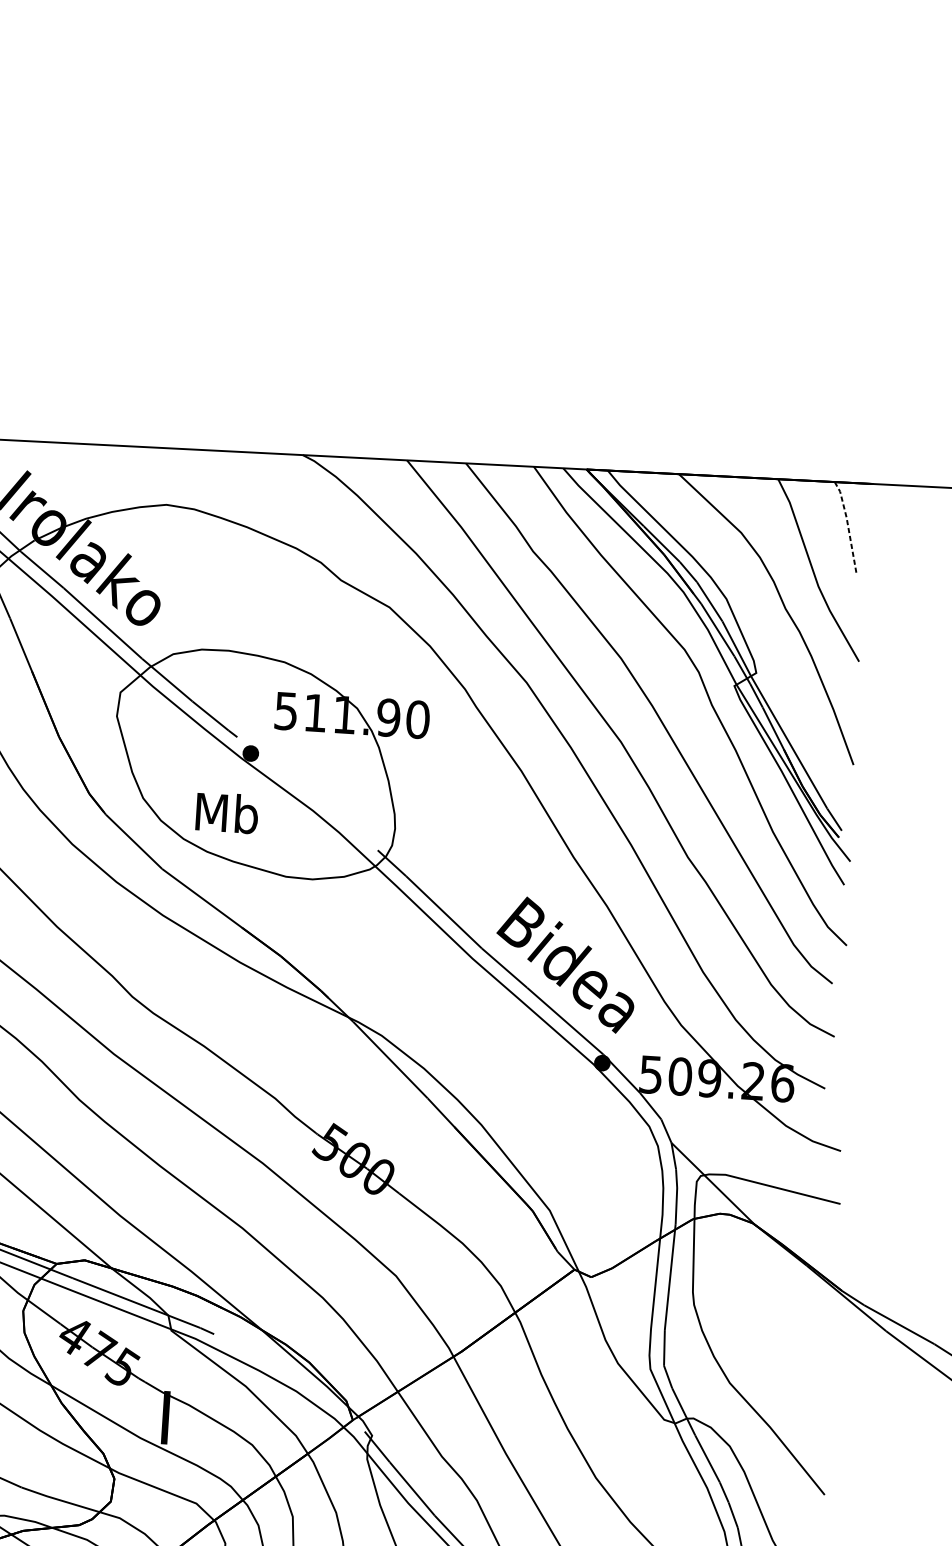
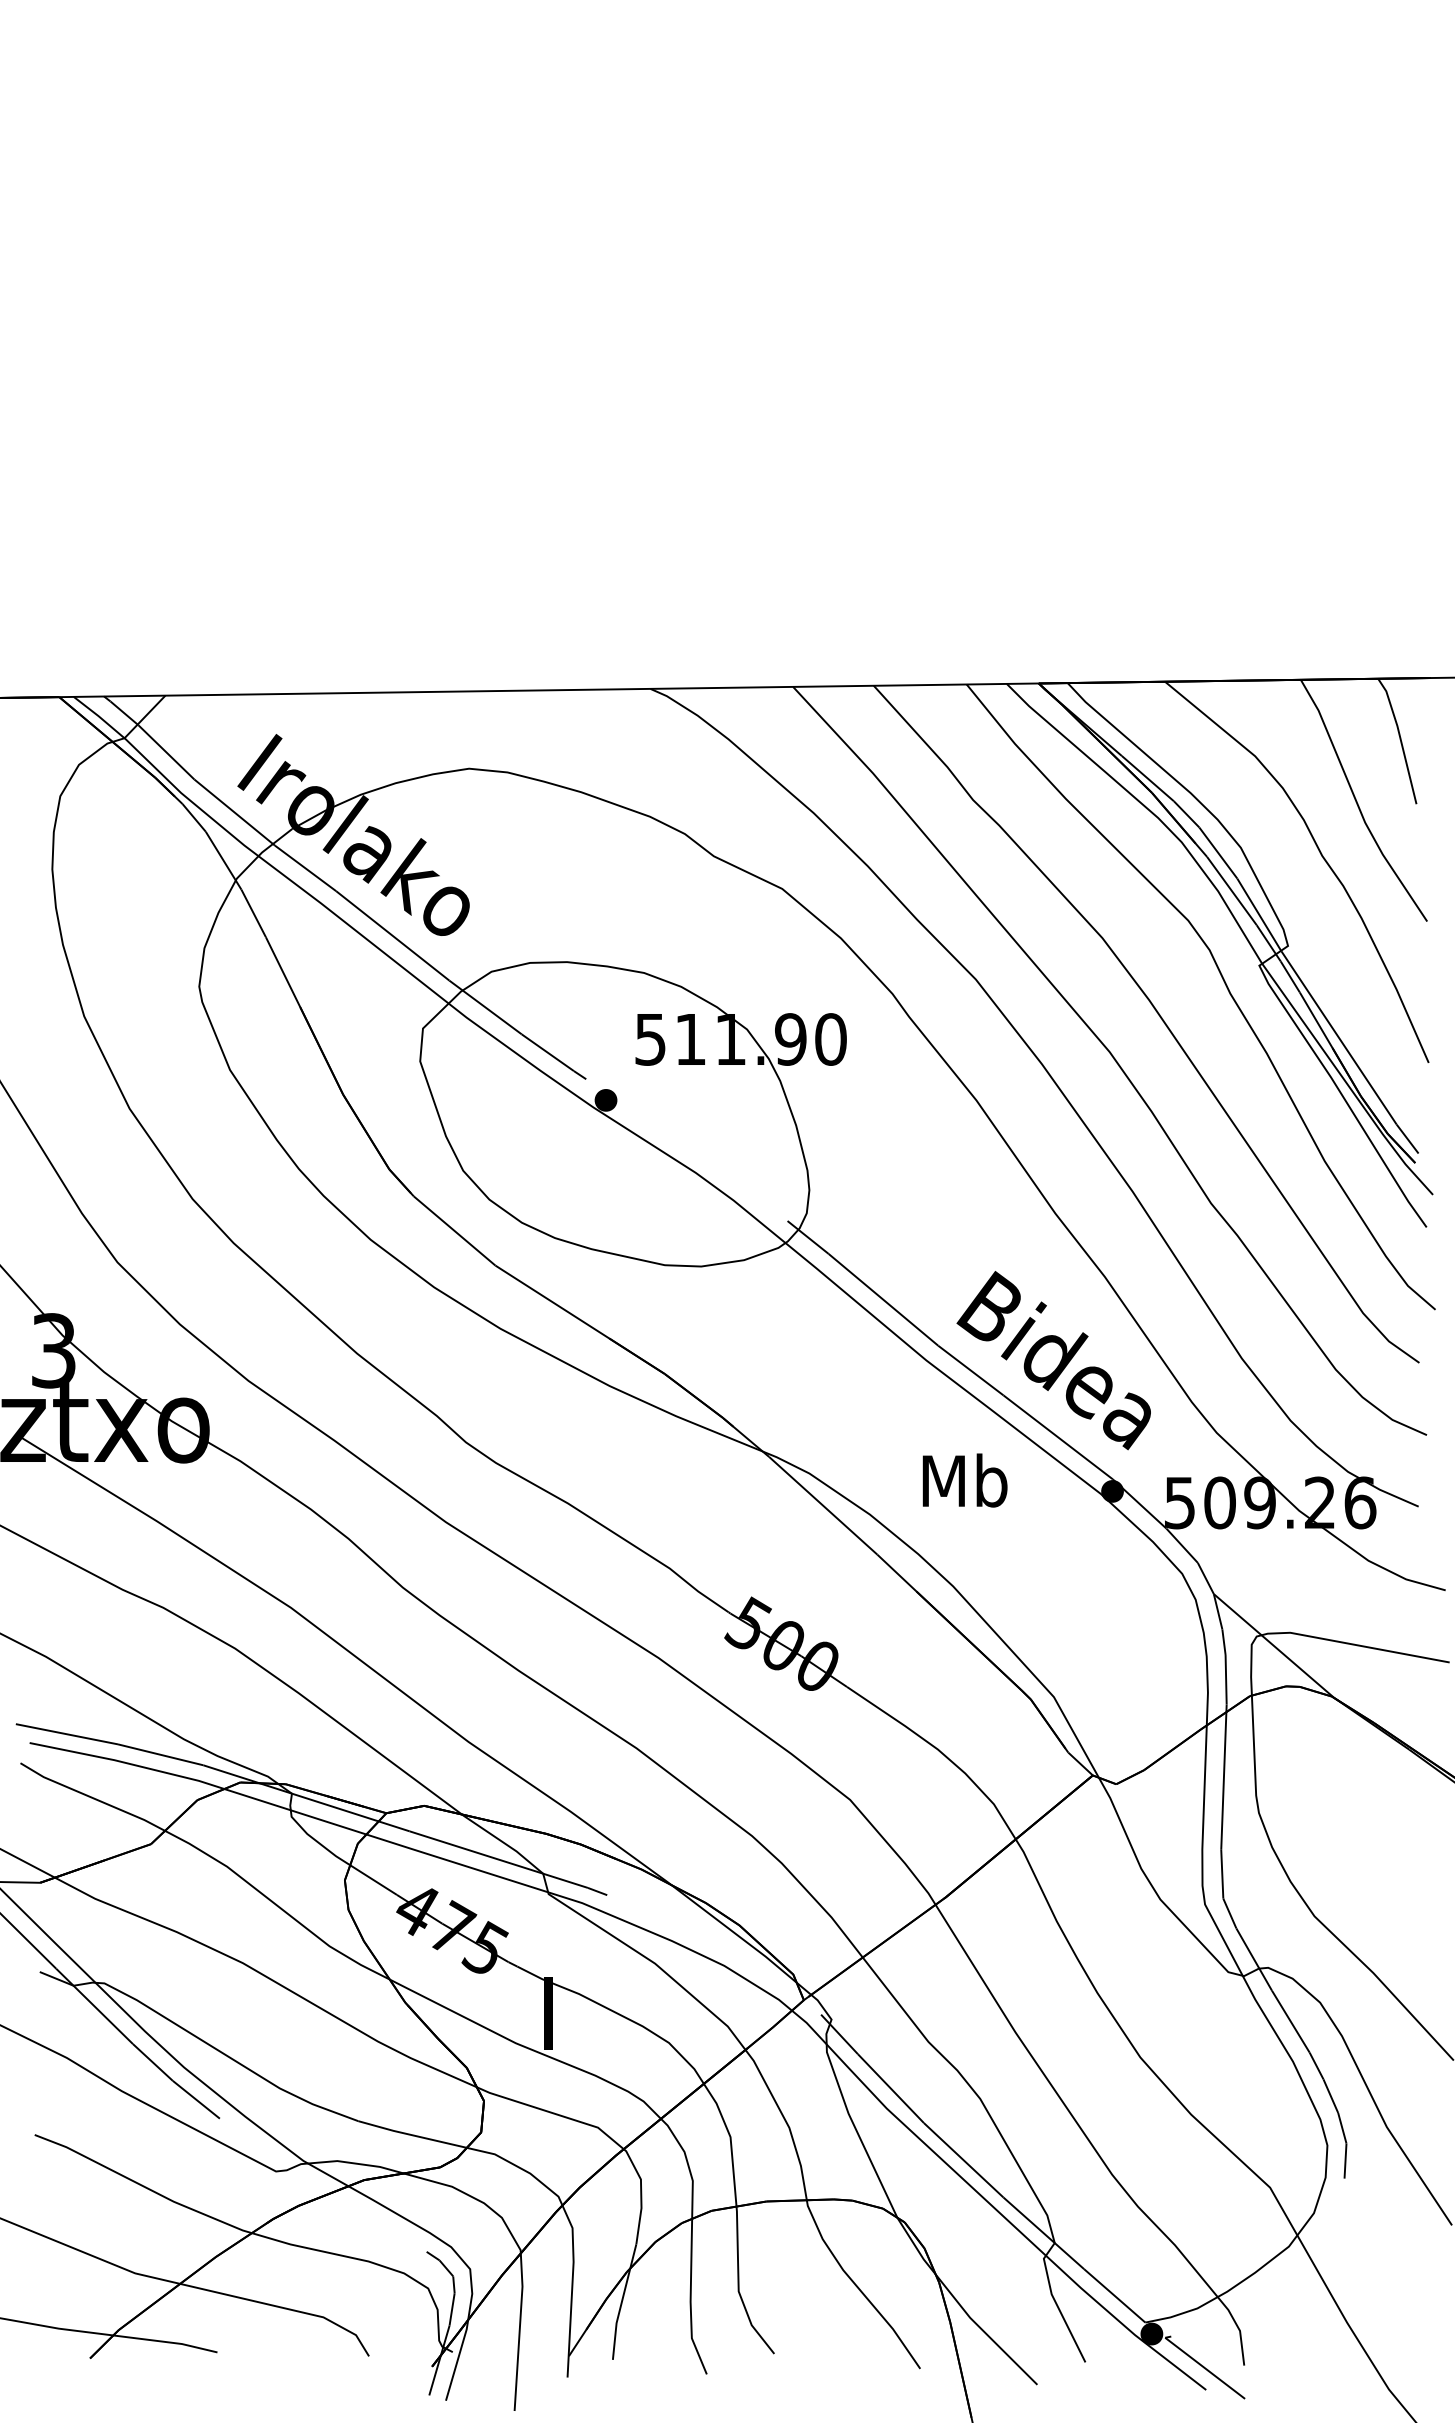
line: (848, 527) -> (1400, 739), dashed -> solid
text: (226, 812) -> (964, 1480), moved

